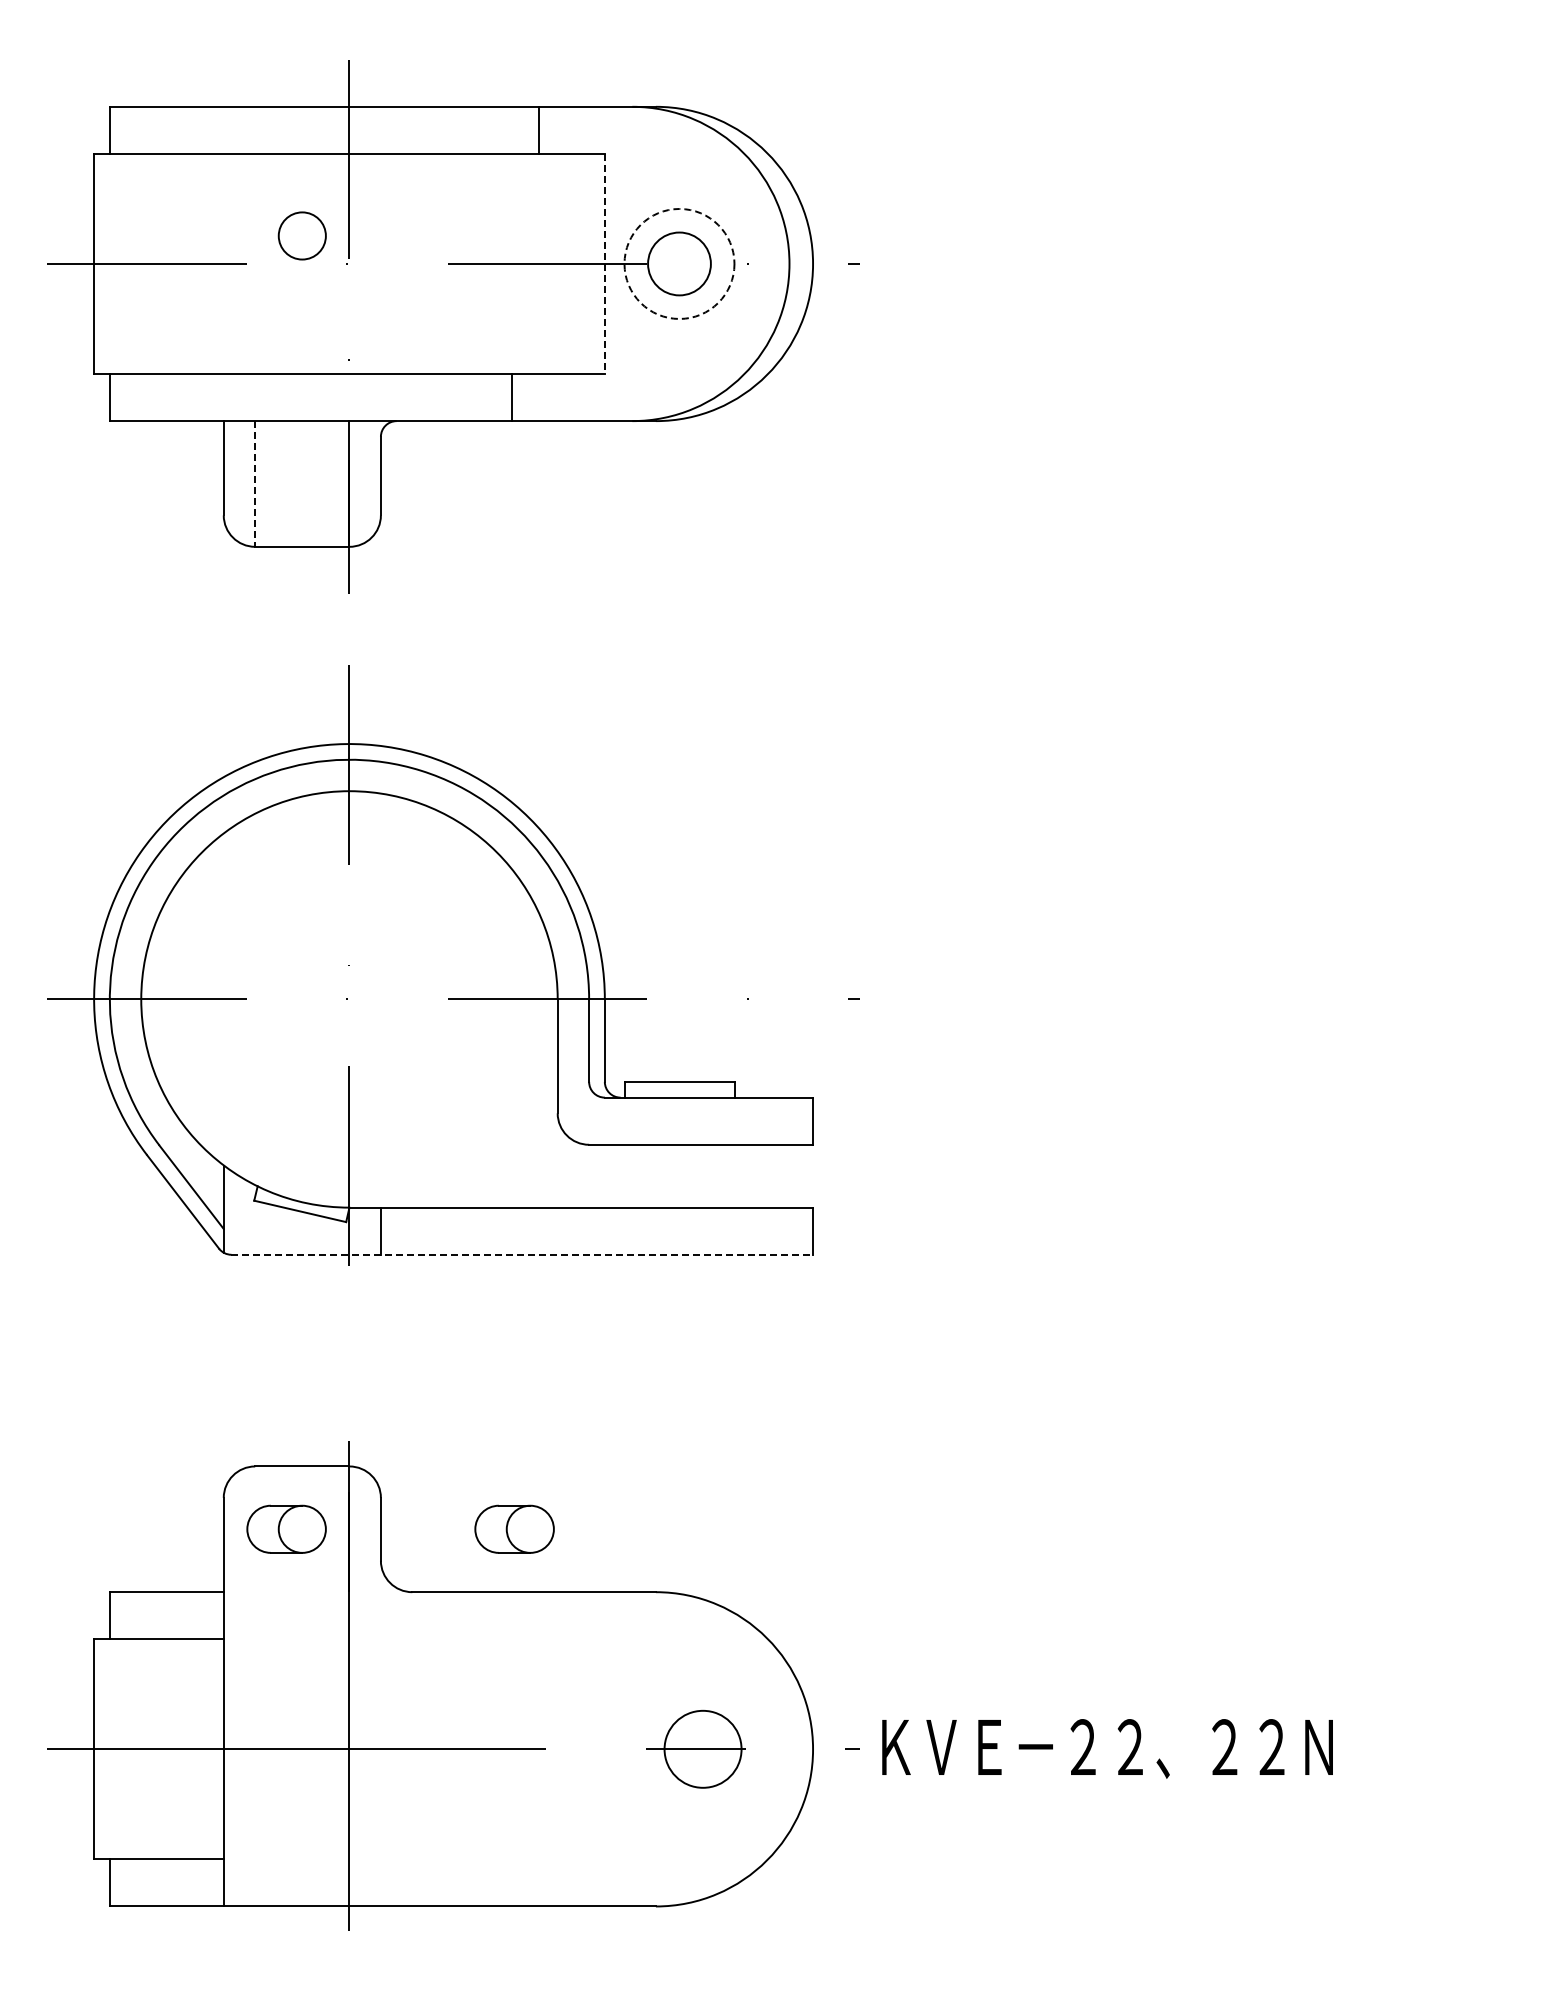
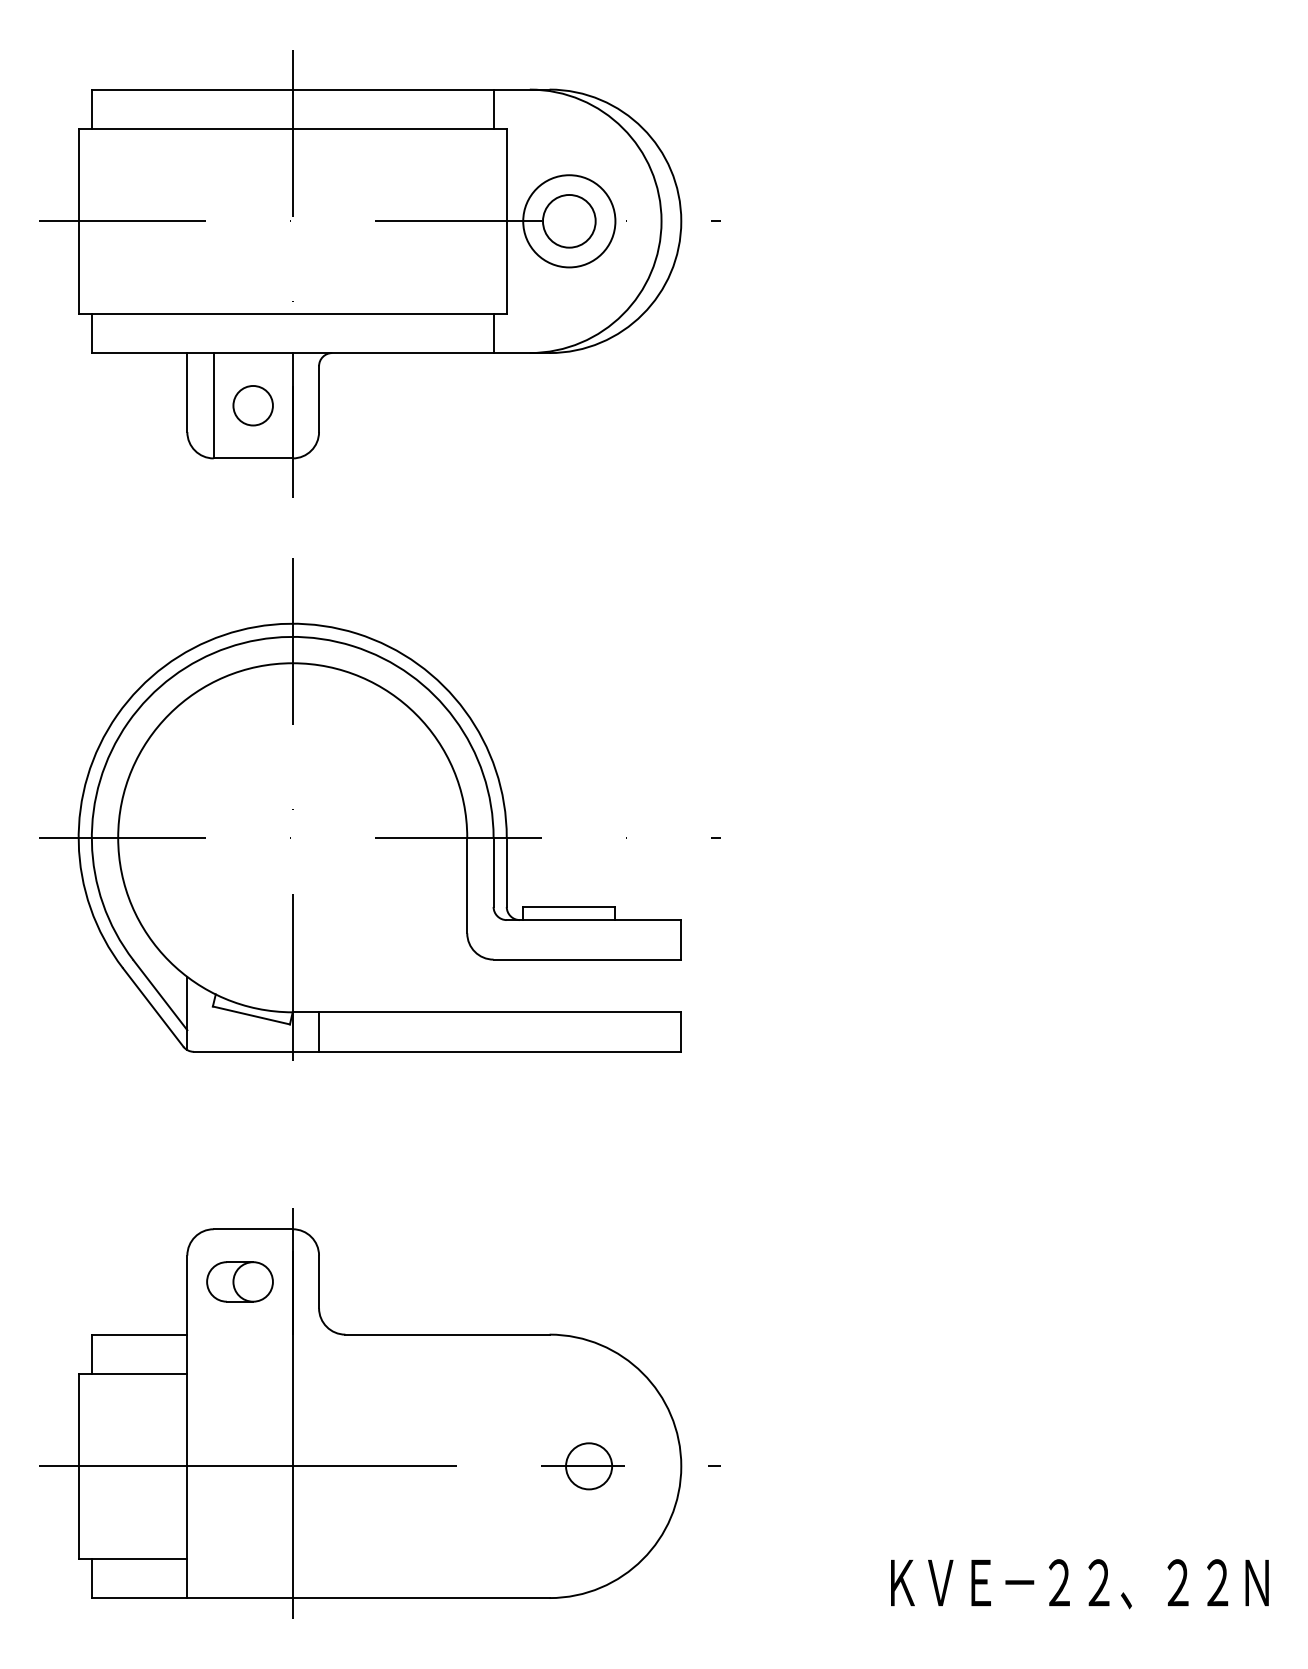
line: (539, 129) -> (493, 108), moved
circle: (301, 235) -> (252, 405), moved
circle: (679, 263) -> (569, 220), dashed -> solid
line: (604, 264) -> (506, 221), dashed -> solid
line: (512, 397) -> (493, 333), moved
line: (255, 483) -> (213, 405), dashed -> solid
line: (522, 1254) -> (437, 1051), dashed -> solid
part: (514, 1528) -> (431, 1281), removed
circle: (702, 1748) -> (588, 1465), size x0.71
text: (1107, 1748) -> (1079, 1583), moved

